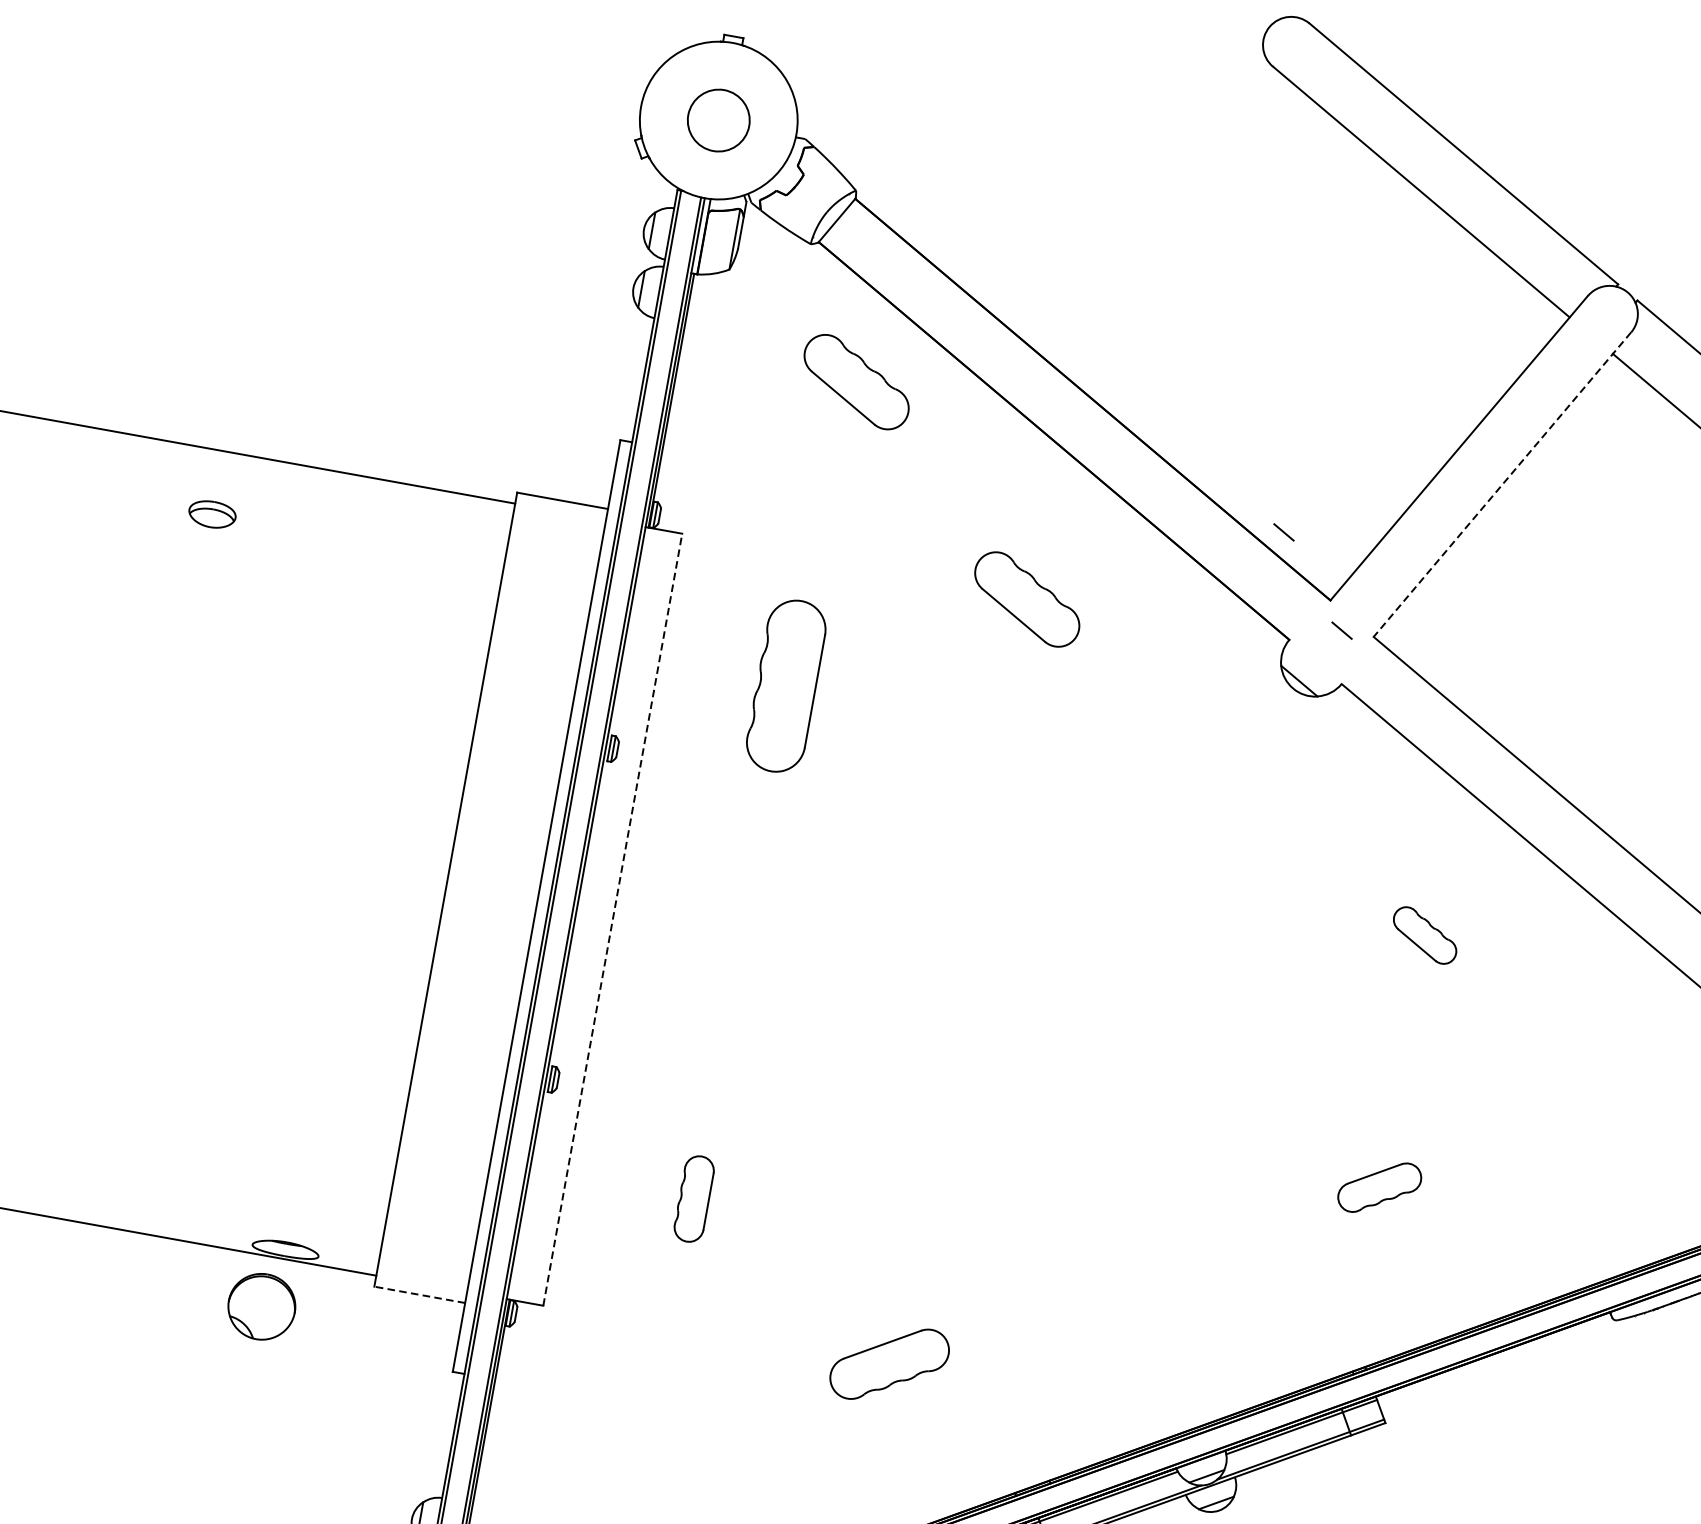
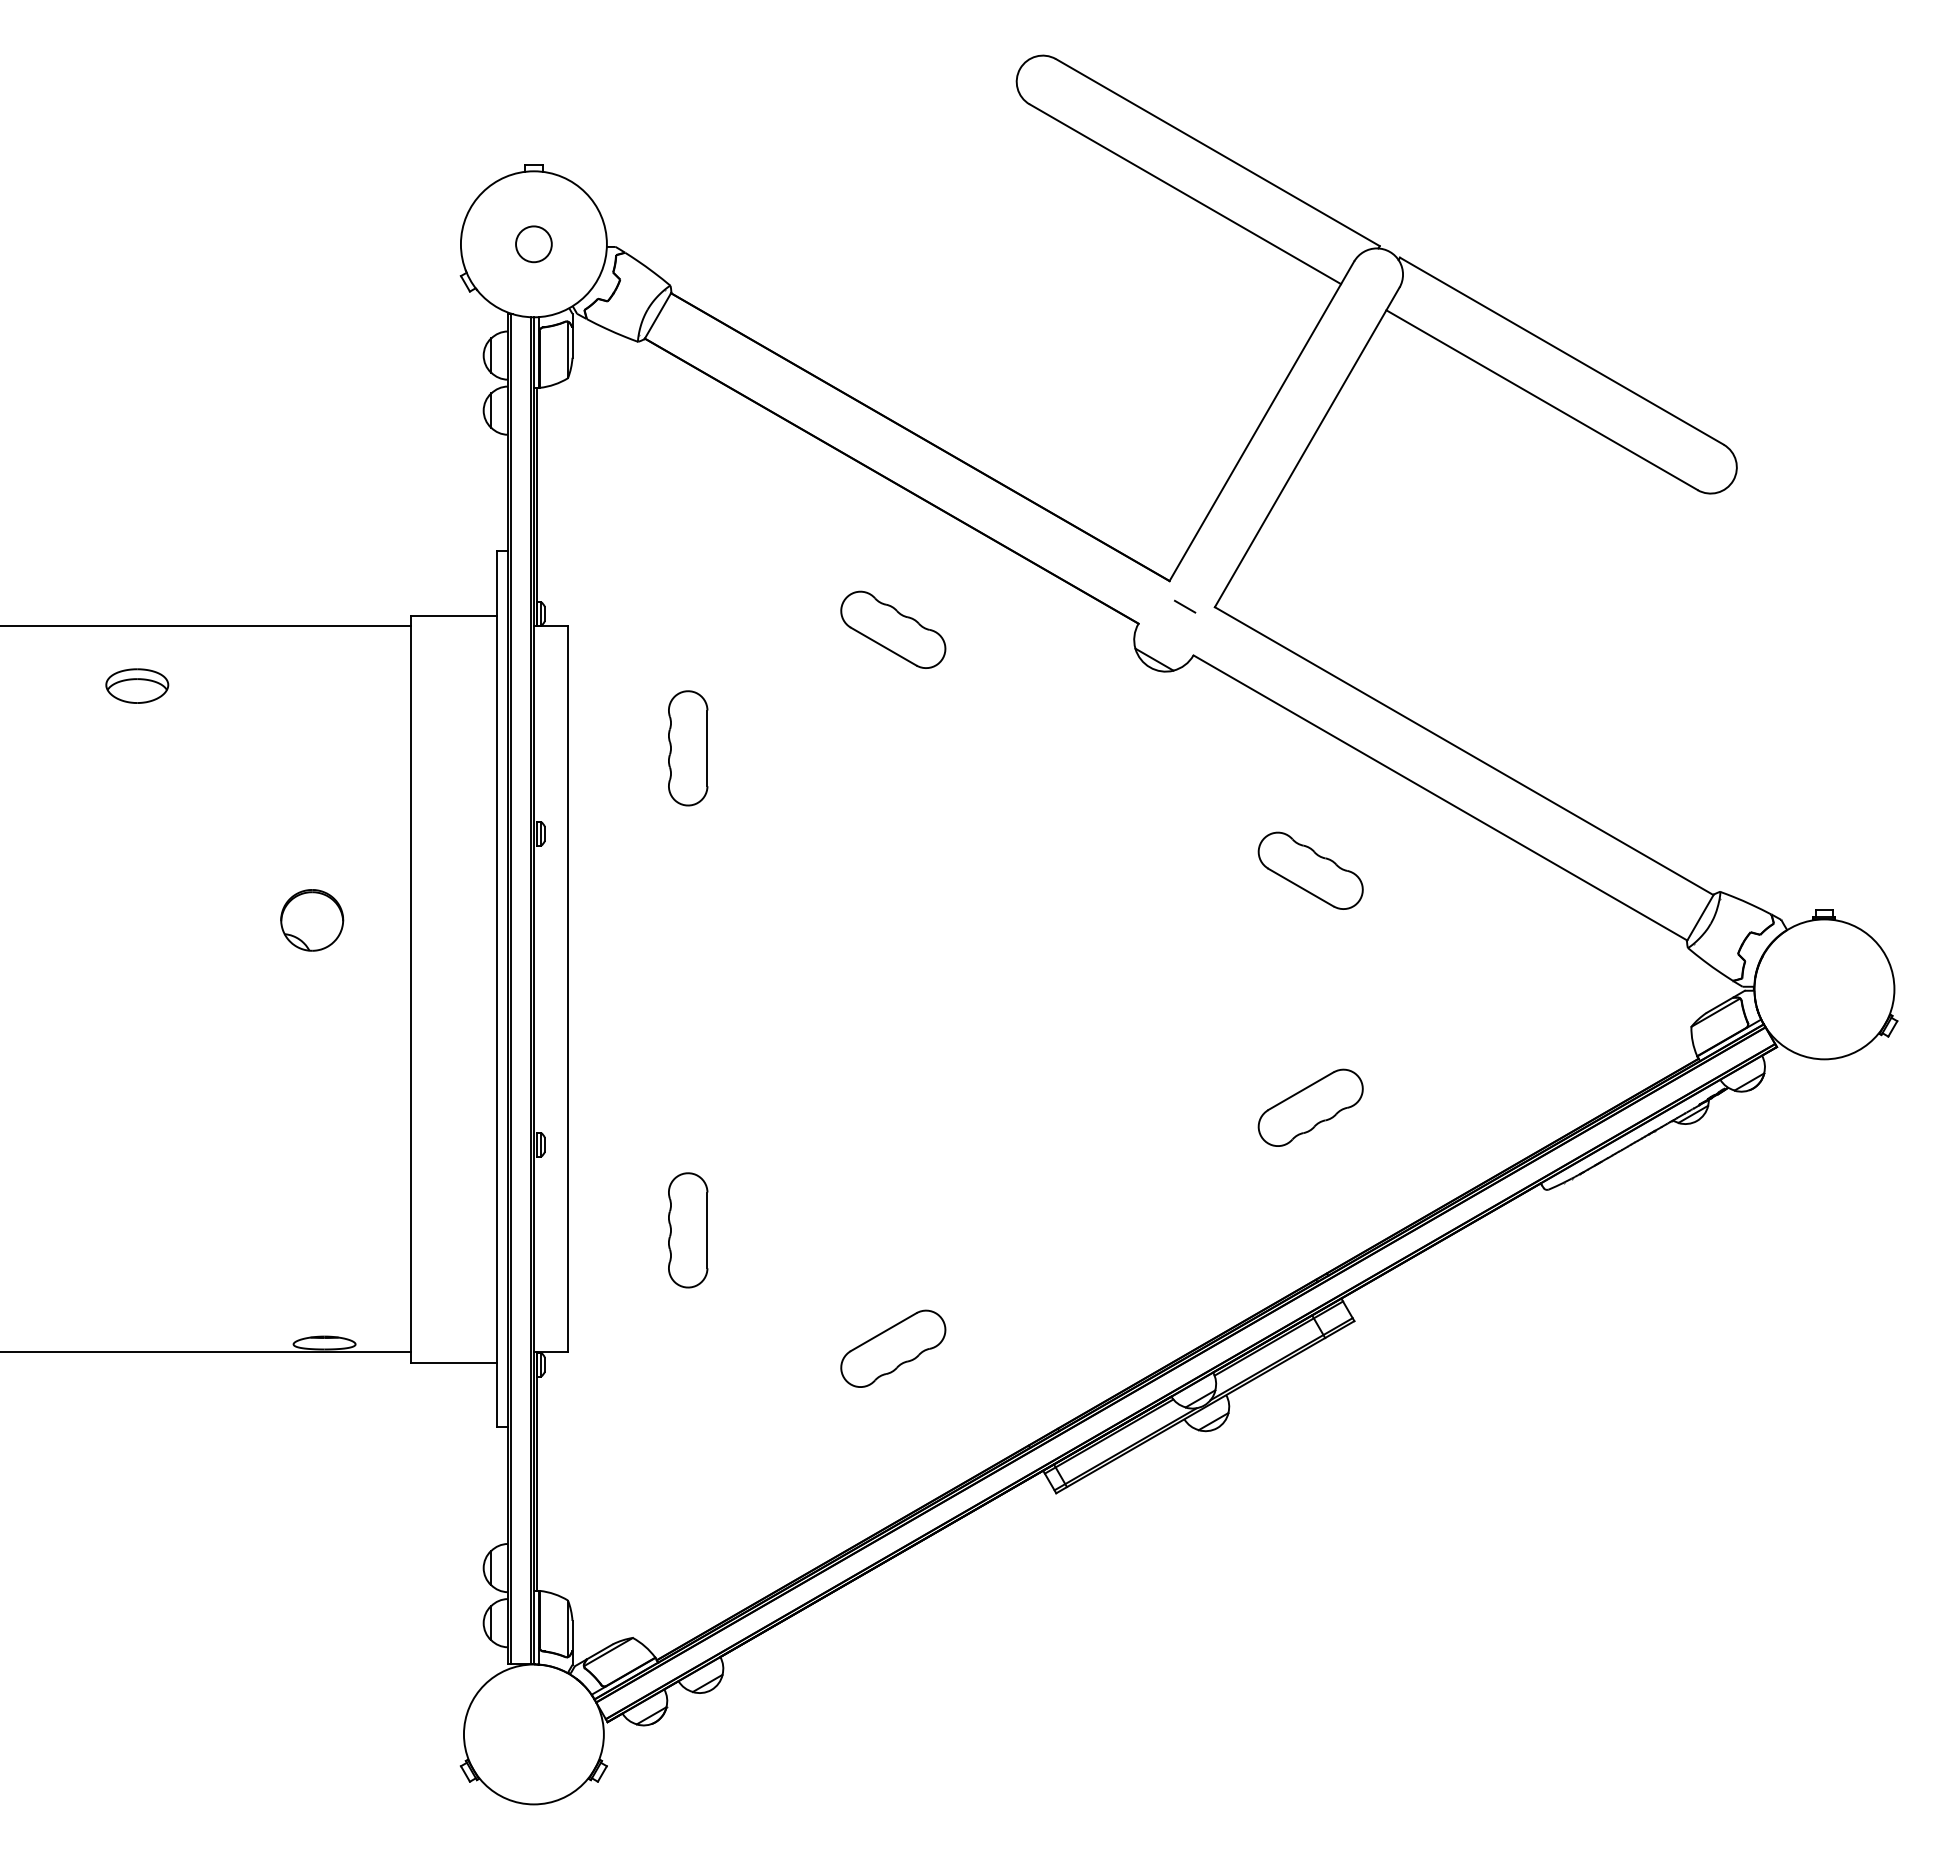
circle: (718, 120) -> (533, 244), size x0.62
part: (856, 381) -> (702, 459), removed
line: (1501, 484) -> (1306, 447), dashed -> solid
part: (212, 514) -> (137, 685), size x1.43
line: (1284, 532) -> (1116, 526), removed
part: (786, 686) -> (688, 748), size x0.71
line: (612, 919) -> (568, 989), dashed -> solid
part: (1424, 935) -> (1310, 870), size x1.67
part: (1379, 1187) -> (1310, 1107), size x1.43
part: (694, 1199) -> (688, 1230), size x1.43
line: (420, 1294) -> (454, 1362), dashed -> solid
part: (262, 1306) -> (312, 920), moved

